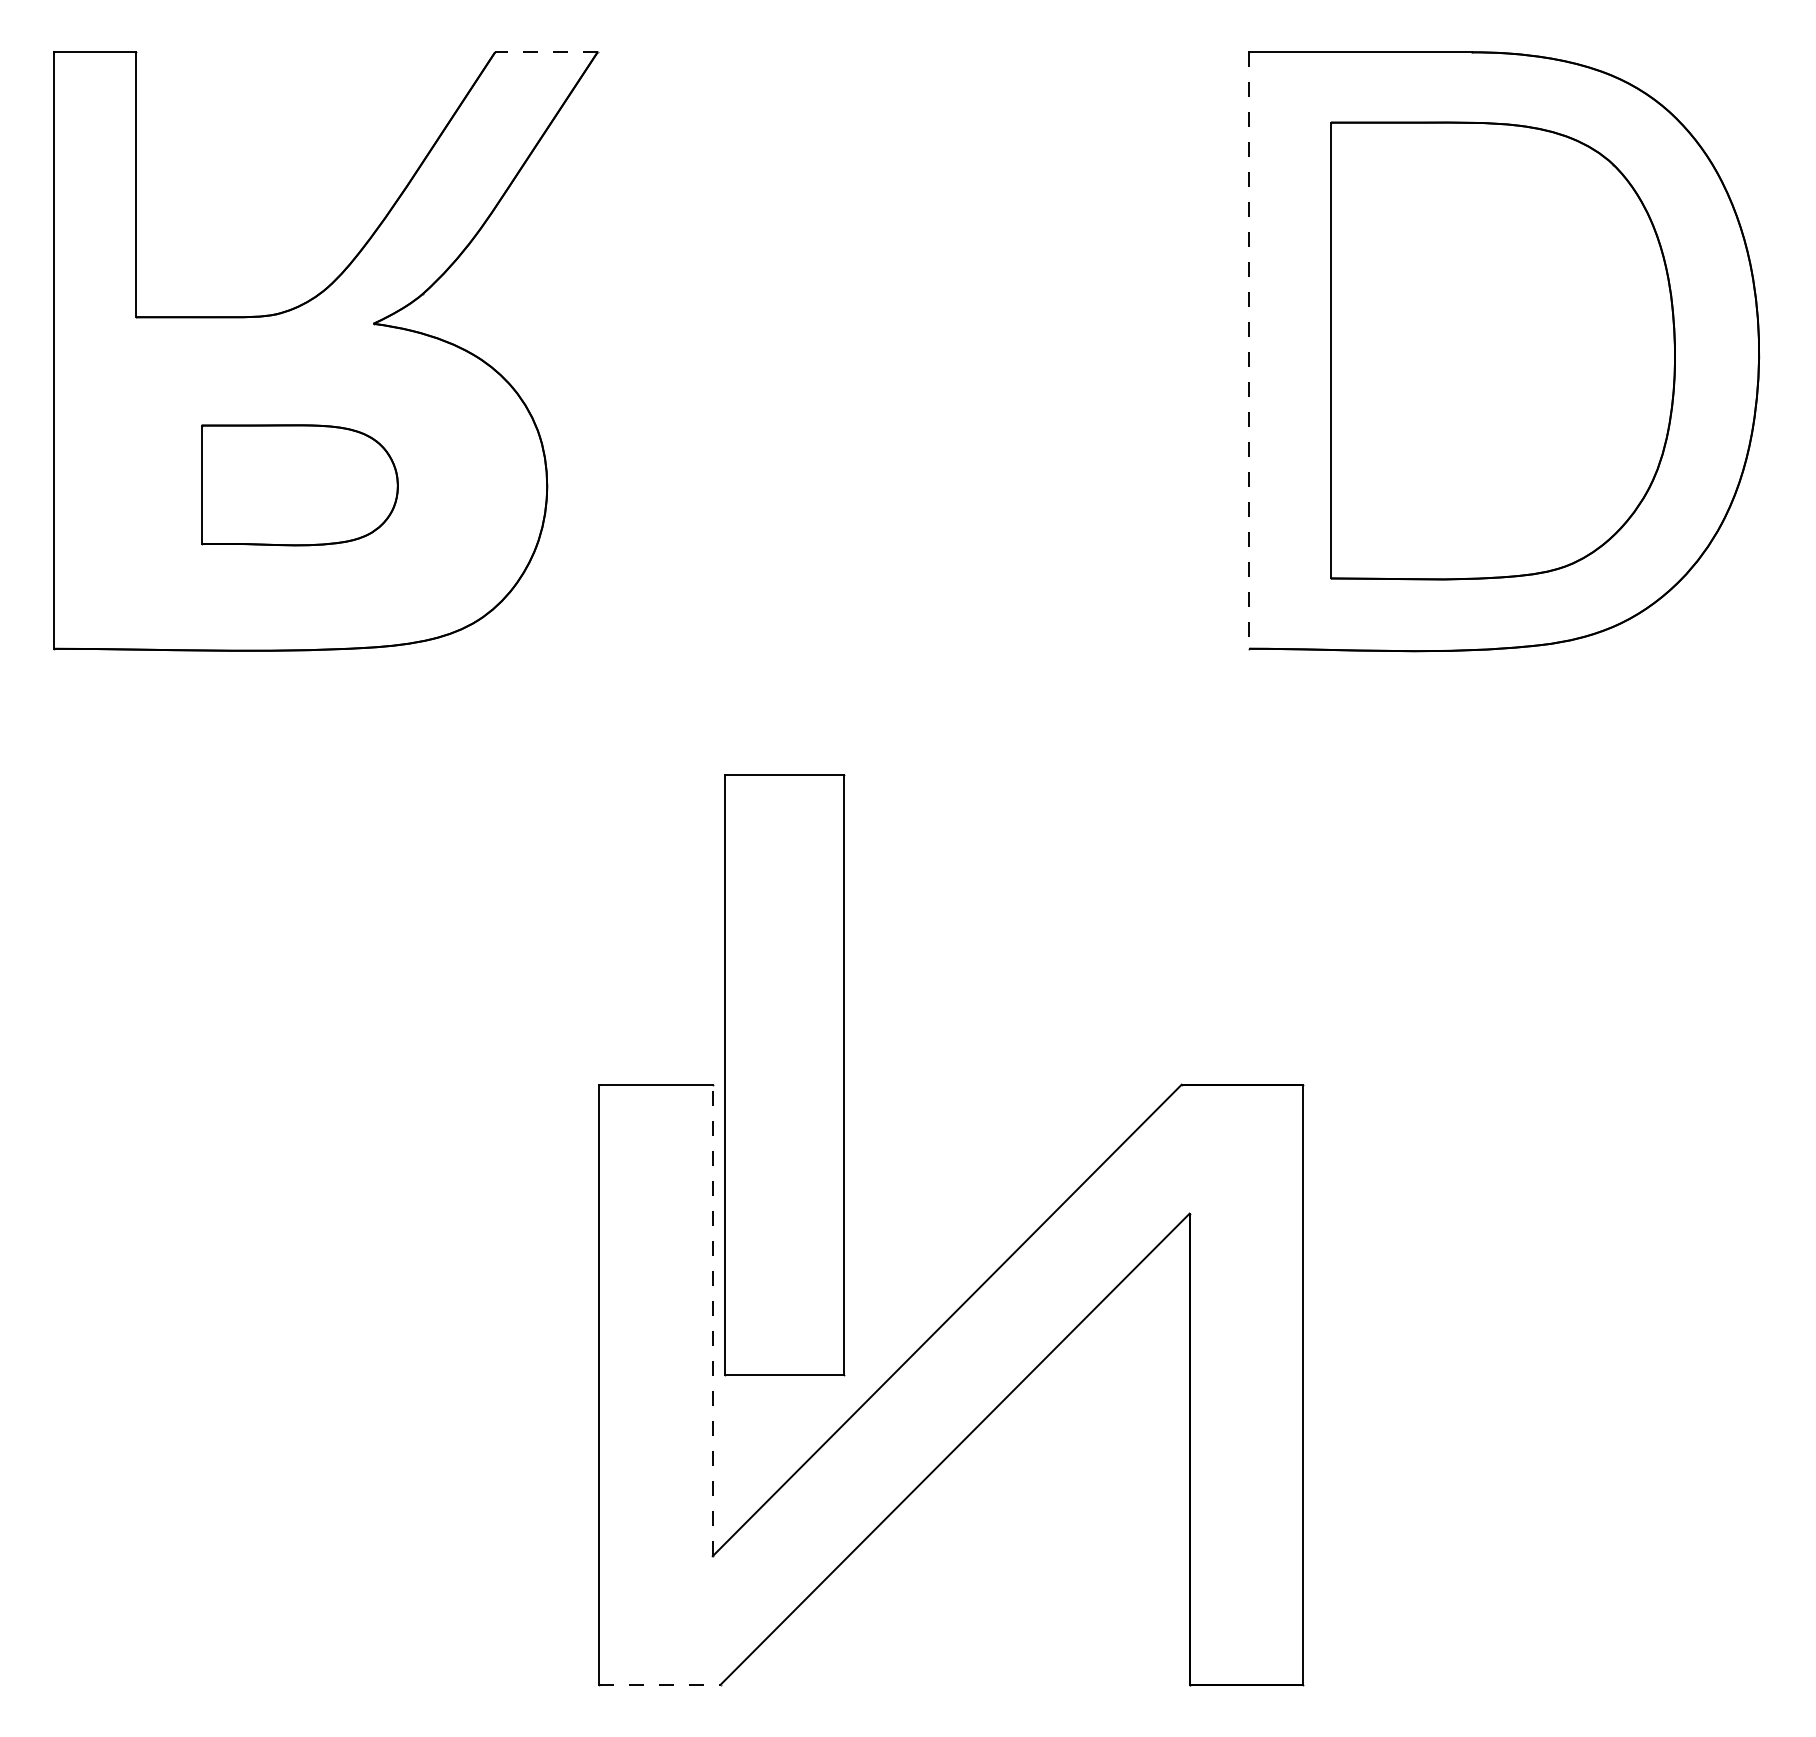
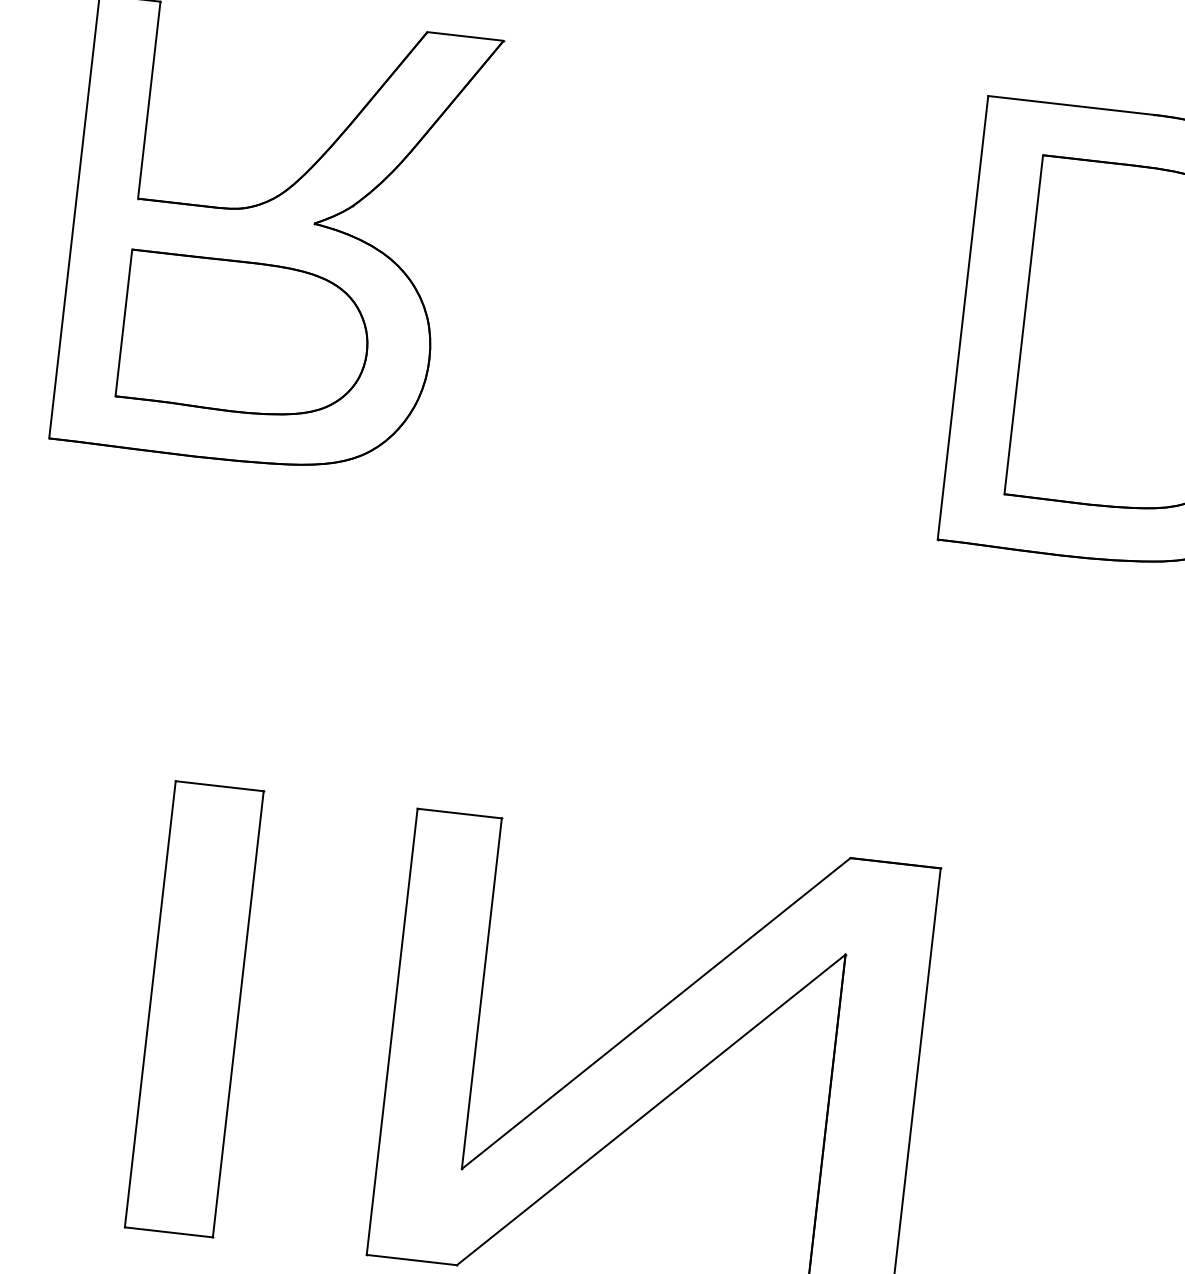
line: (545, 52) -> (464, 36), dashed -> solid
line: (1249, 351) -> (963, 318), dashed -> solid
part: (299, 485) -> (245, 337), size x1.67
part: (784, 1075) -> (194, 1009), moved
line: (712, 1320) -> (481, 993), dashed -> solid
line: (660, 1684) -> (412, 1259), dashed -> solid

